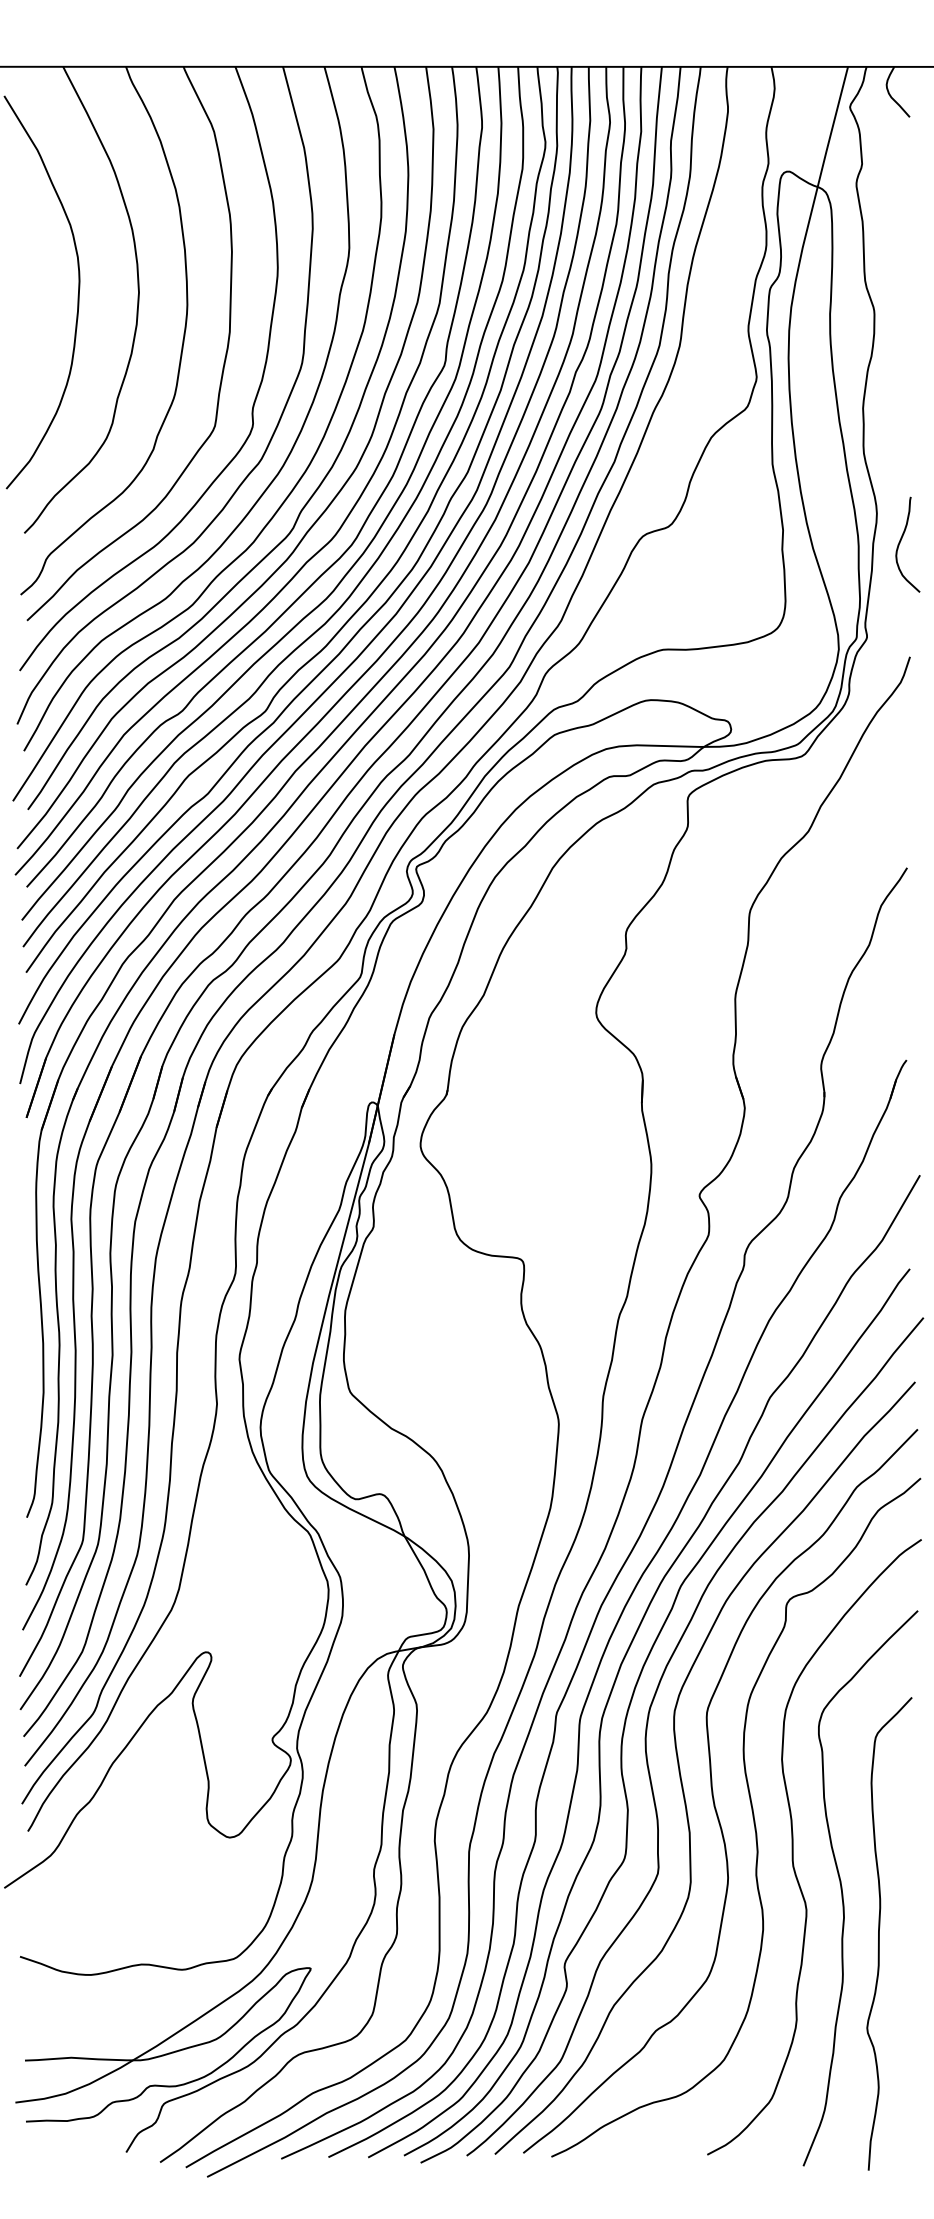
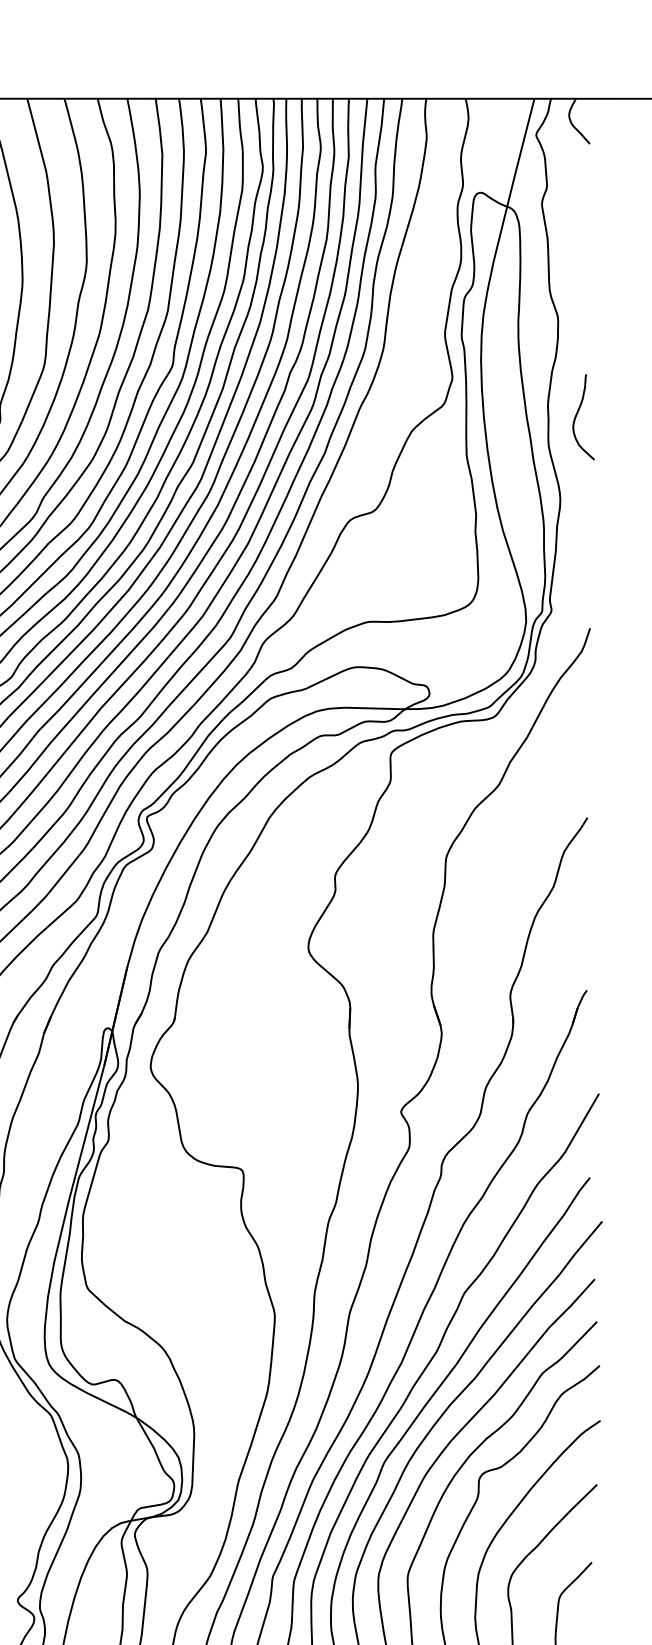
curve: (901, 541) -> (577, 414), moved

